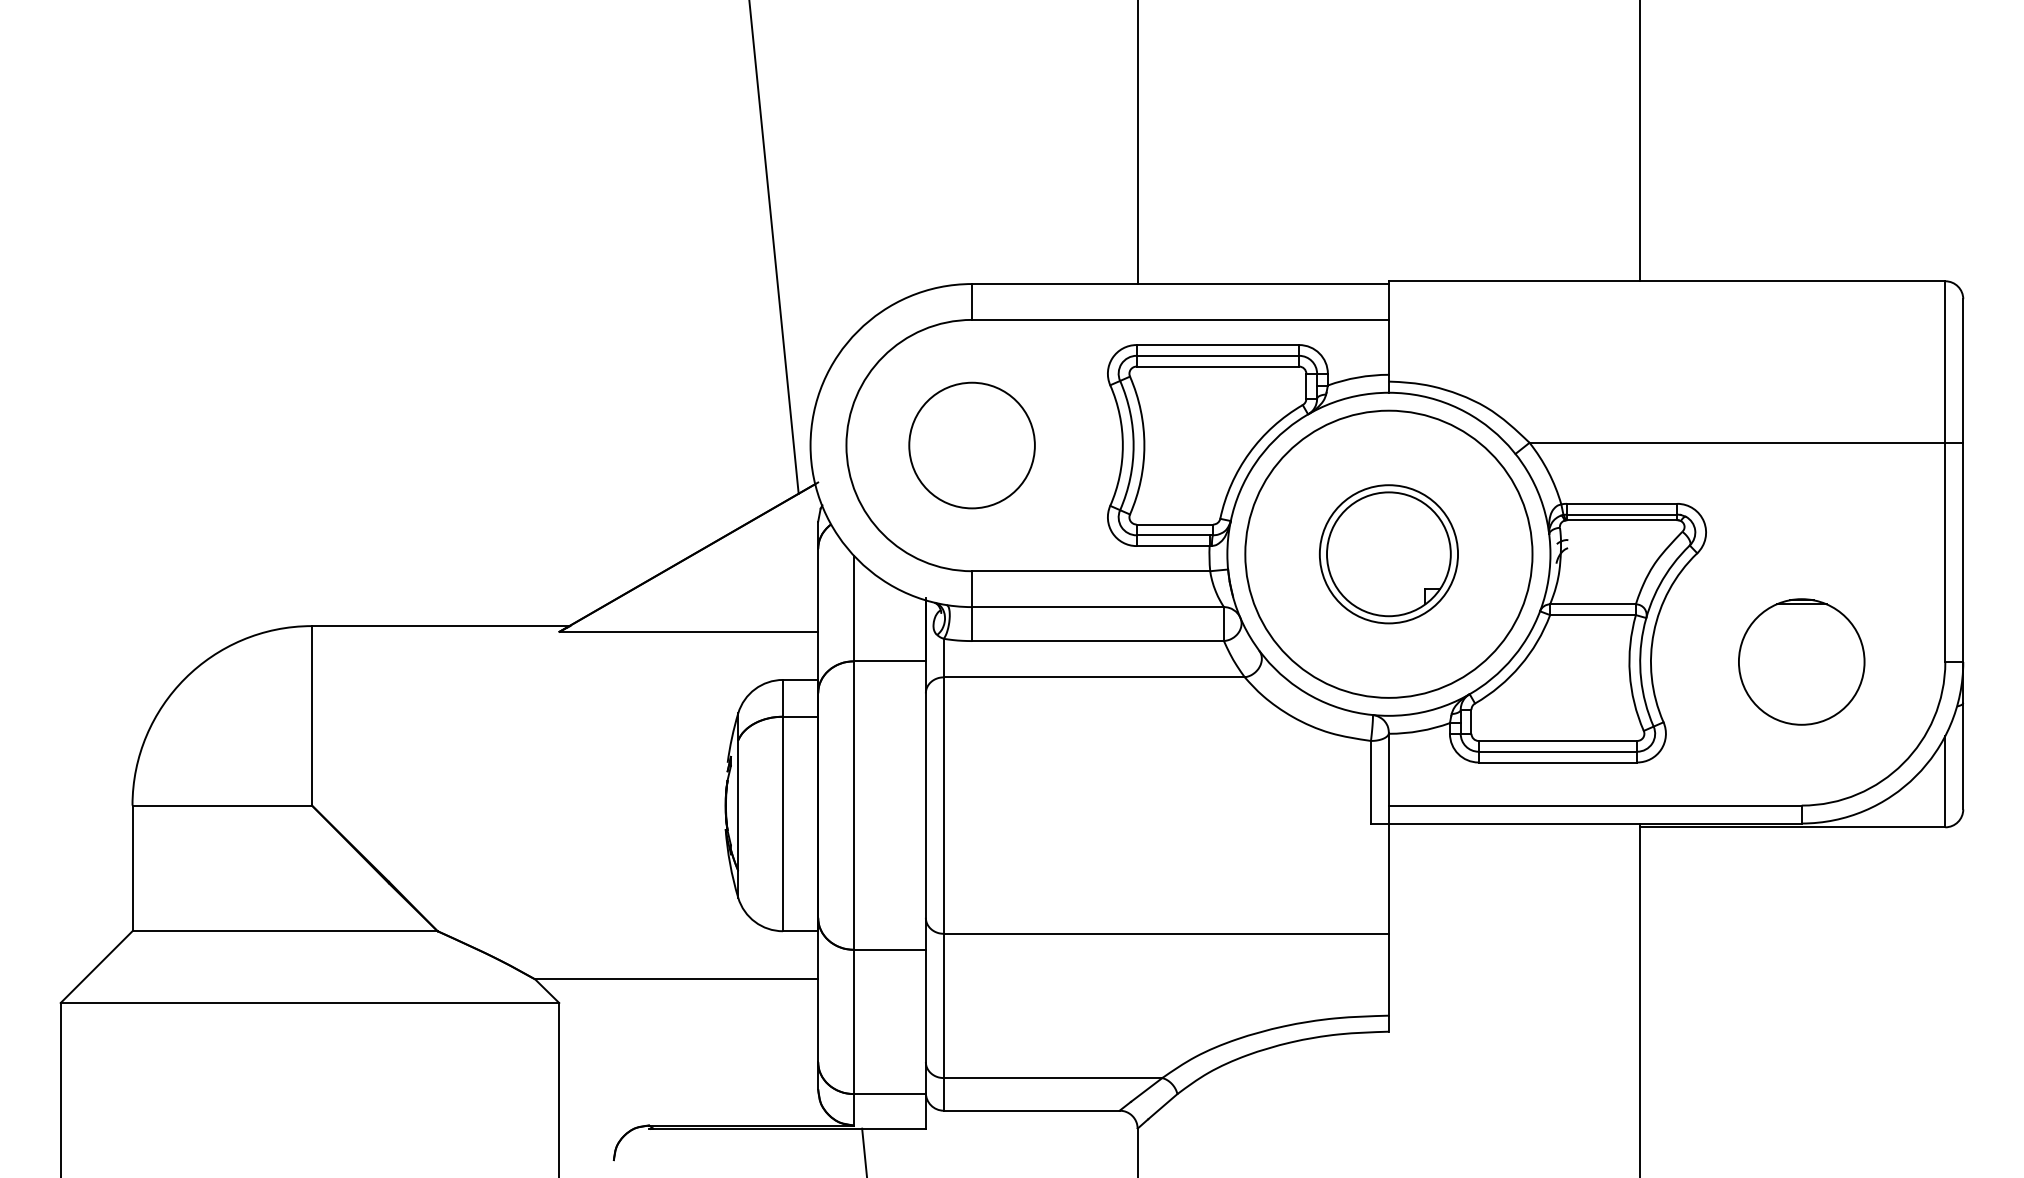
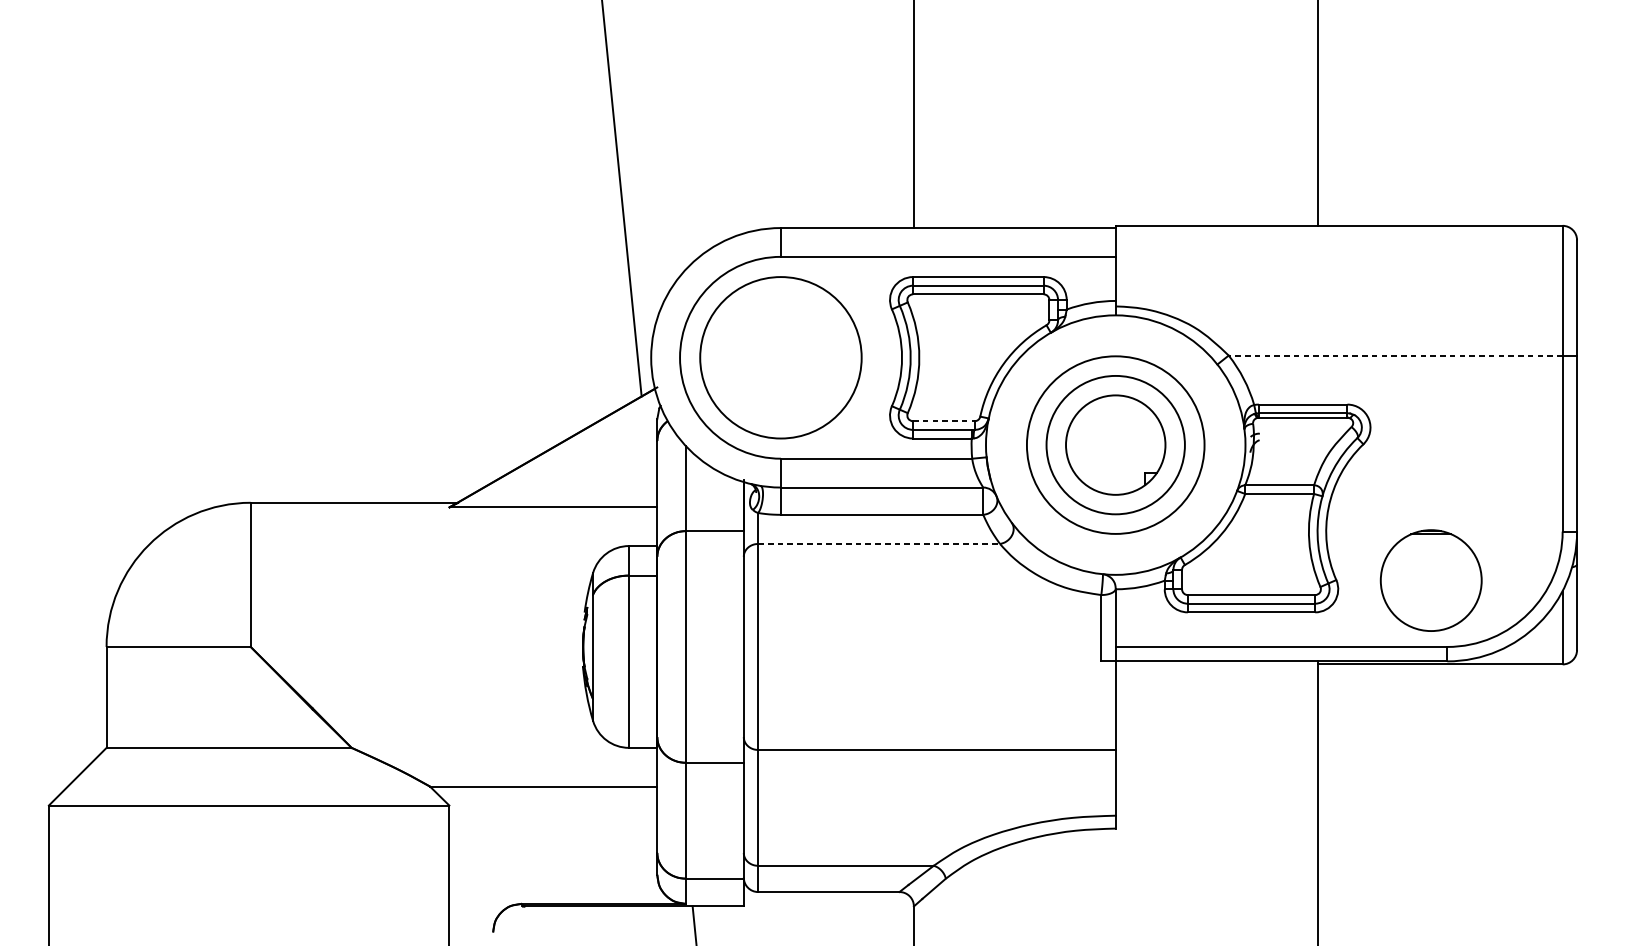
line: (1737, 442) -> (1395, 355), solid -> dashed
circle: (971, 445) -> (780, 357), size x1.6
line: (1175, 524) -> (944, 421), solid -> dashed
circle: (1388, 553) -> (1115, 444), size x0.6
circle: (1388, 554) -> (1115, 445), size x1.6
part: (1801, 661) -> (1431, 580), moved
line: (1094, 677) -> (879, 544), solid -> dashed

